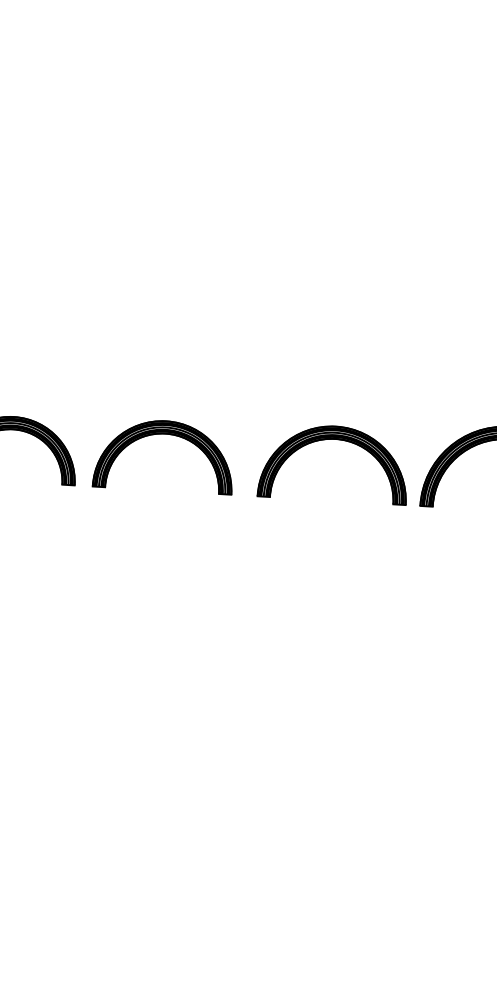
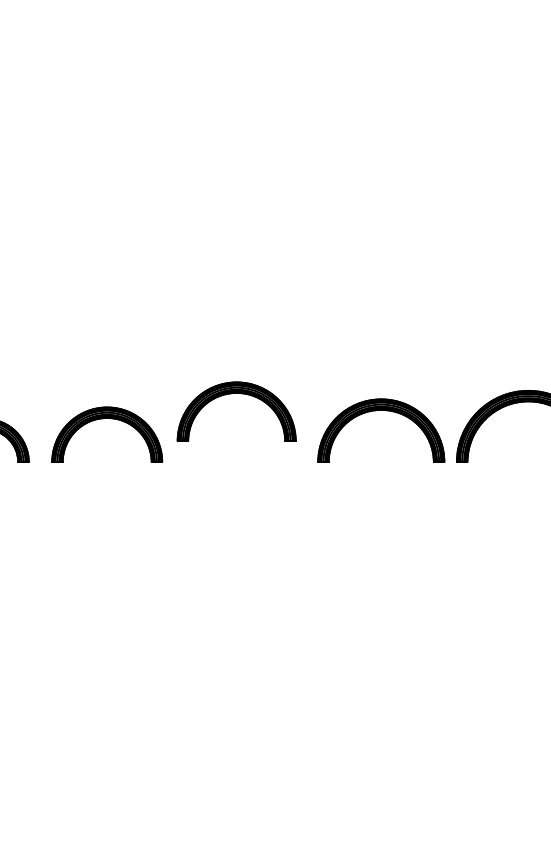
part: (159, 435) -> (231, 394), moved

